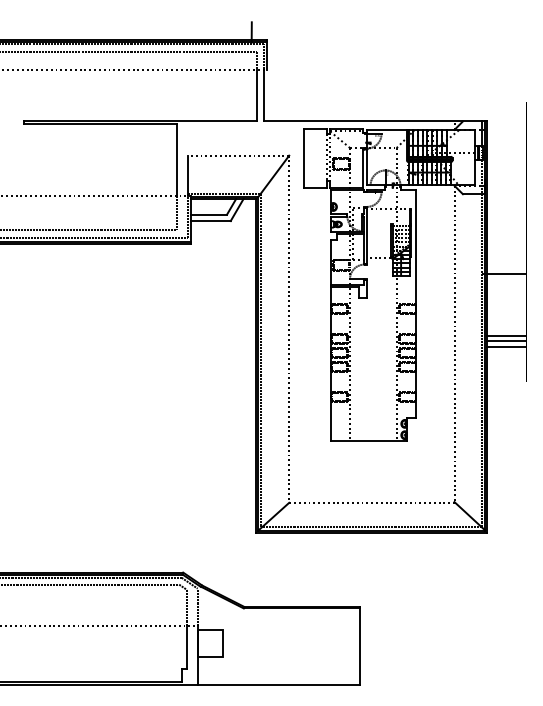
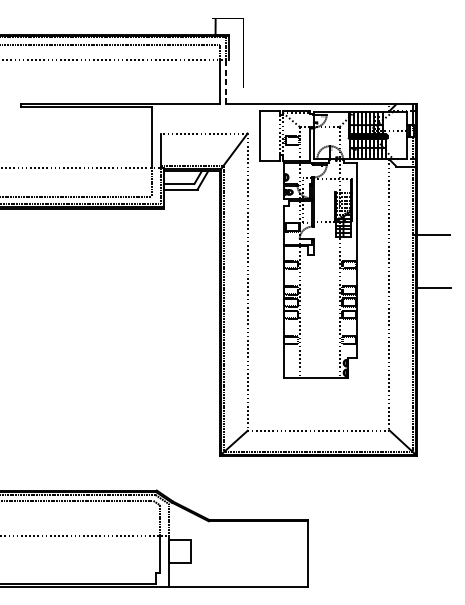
line: (263, 95) -> (225, 81), solid -> dashed
line: (506, 341) -> (433, 292), removed
line: (506, 347) -> (433, 297), removed

